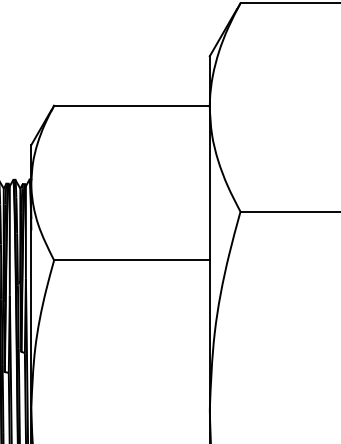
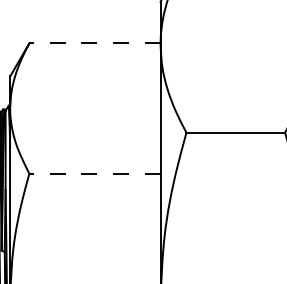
line: (131, 105) -> (94, 43), solid -> dashed
line: (131, 260) -> (94, 173), solid -> dashed

